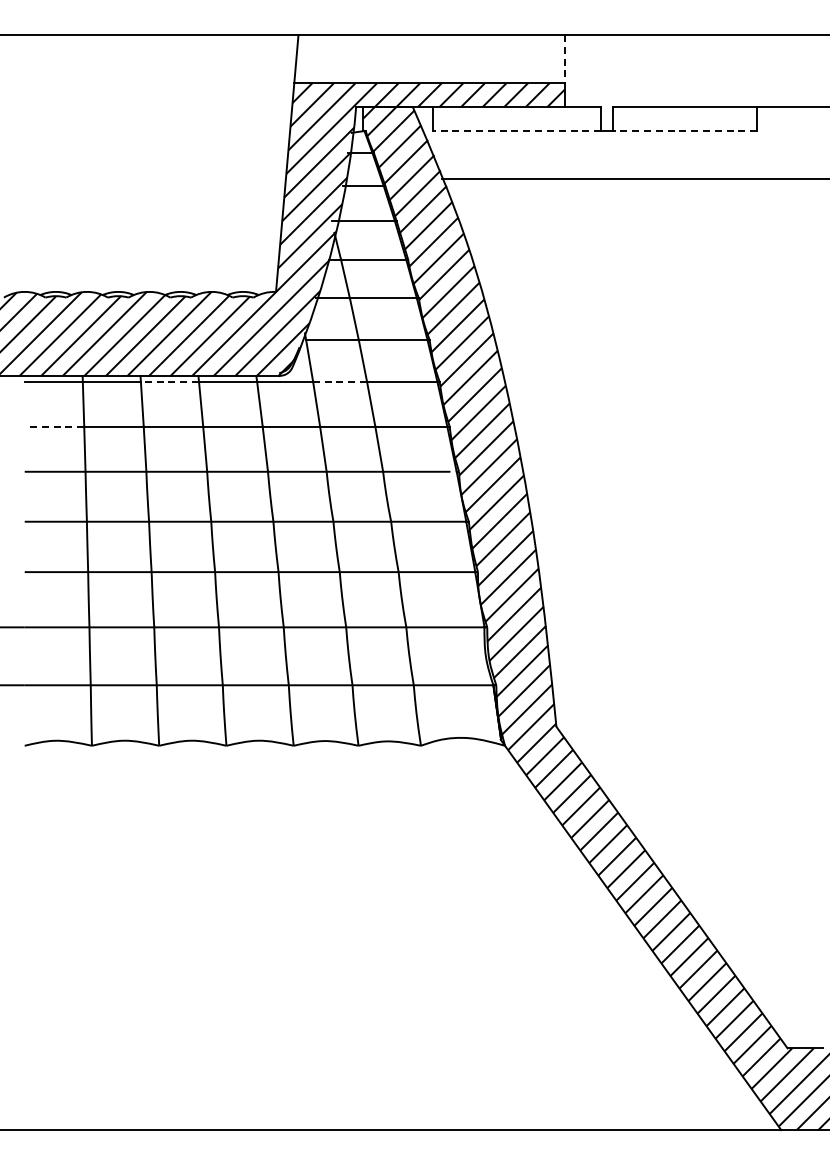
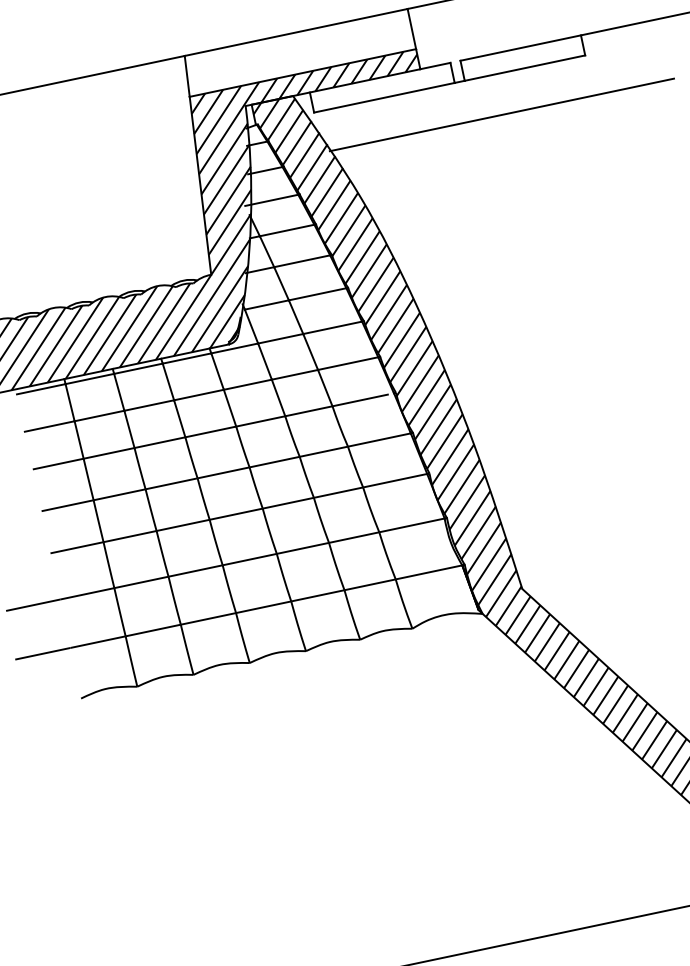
line: (565, 59) -> (412, 29), dashed -> solid
line: (516, 131) -> (384, 98), dashed -> solid
line: (684, 131) -> (524, 68), dashed -> solid
line: (169, 381) -> (137, 368), dashed -> solid
line: (340, 381) -> (280, 338), dashed -> solid
line: (54, 426) -> (49, 426), dashed -> solid

